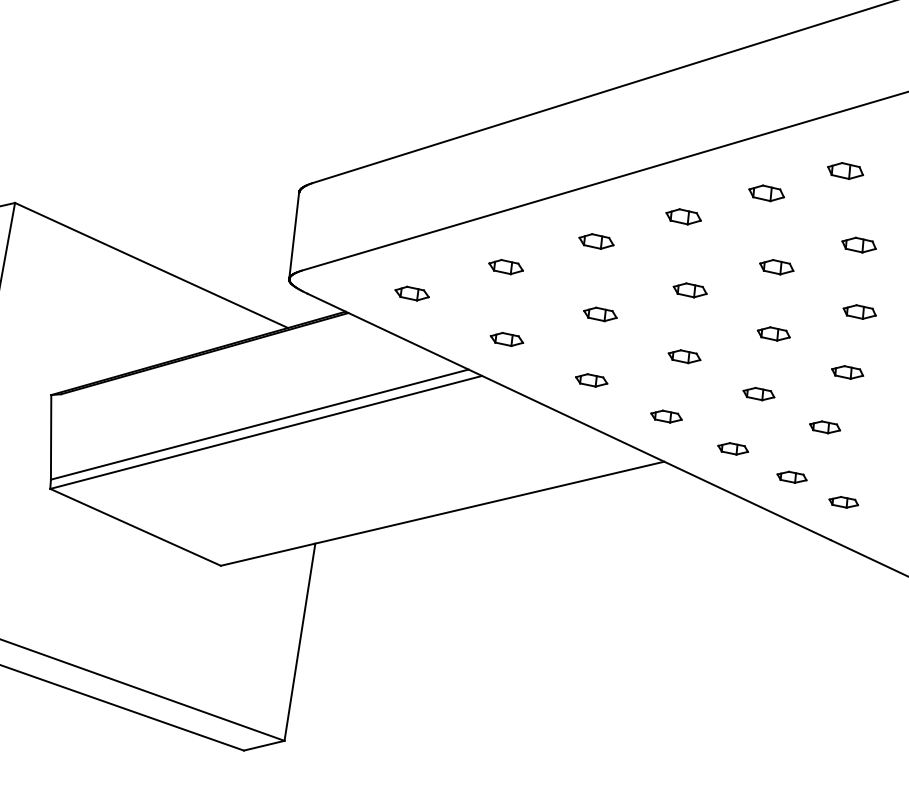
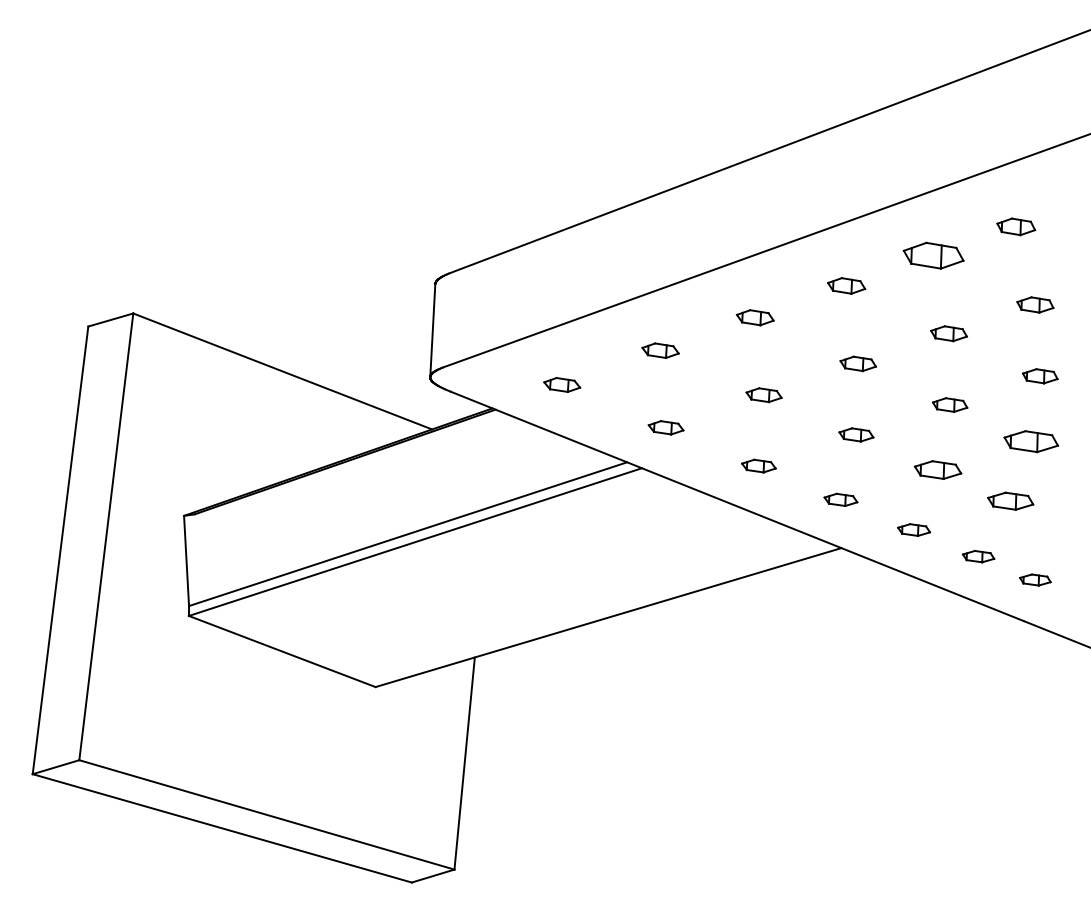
part: (766, 193) -> (933, 255), size x1.6
part: (847, 371) -> (1030, 440), size x1.6
part: (758, 393) -> (937, 469), size x1.4
part: (824, 427) -> (1010, 501), size x1.4

